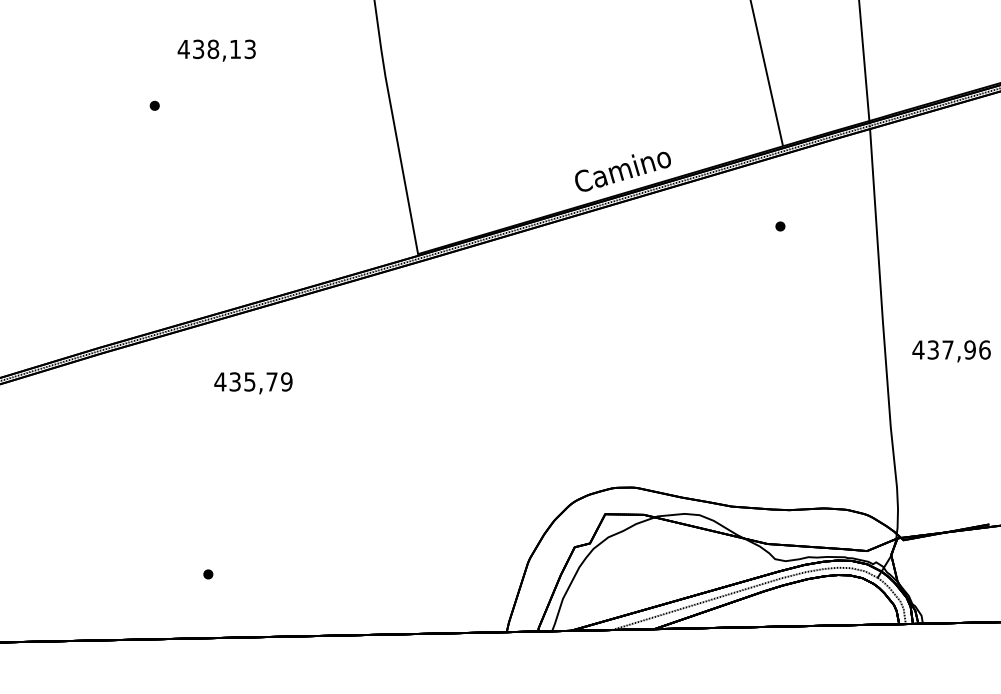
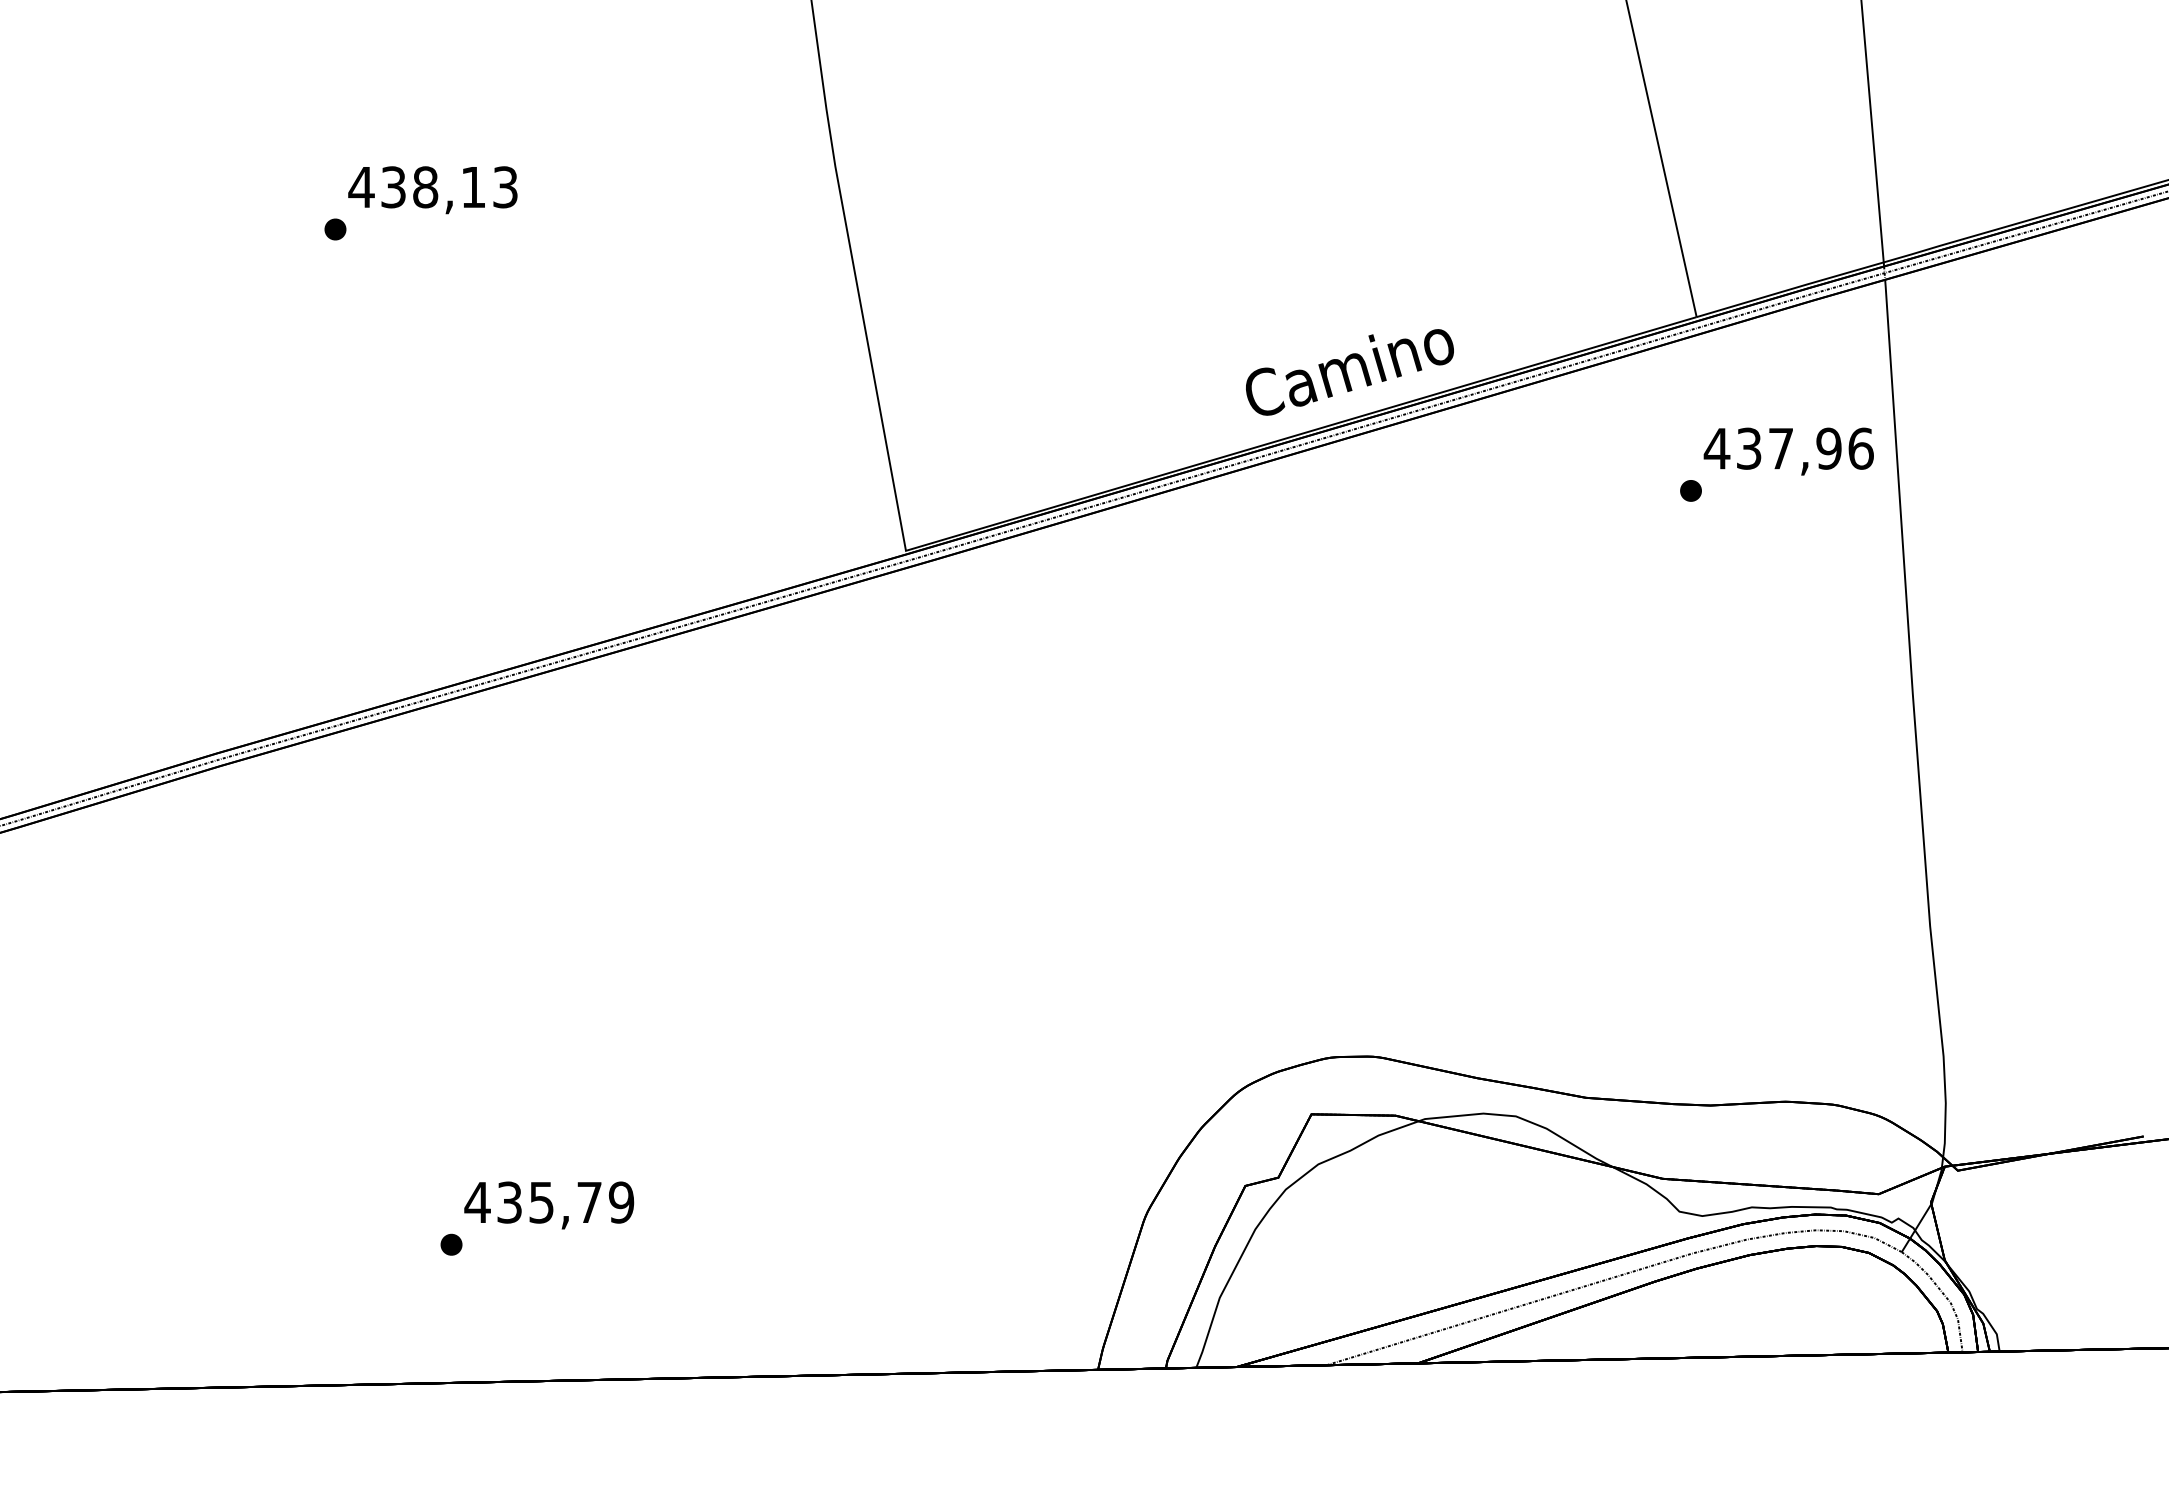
text: (216, 50) -> (432, 189), moved
text: (951, 351) -> (1788, 451), moved
text: (253, 383) -> (549, 1205), moved

